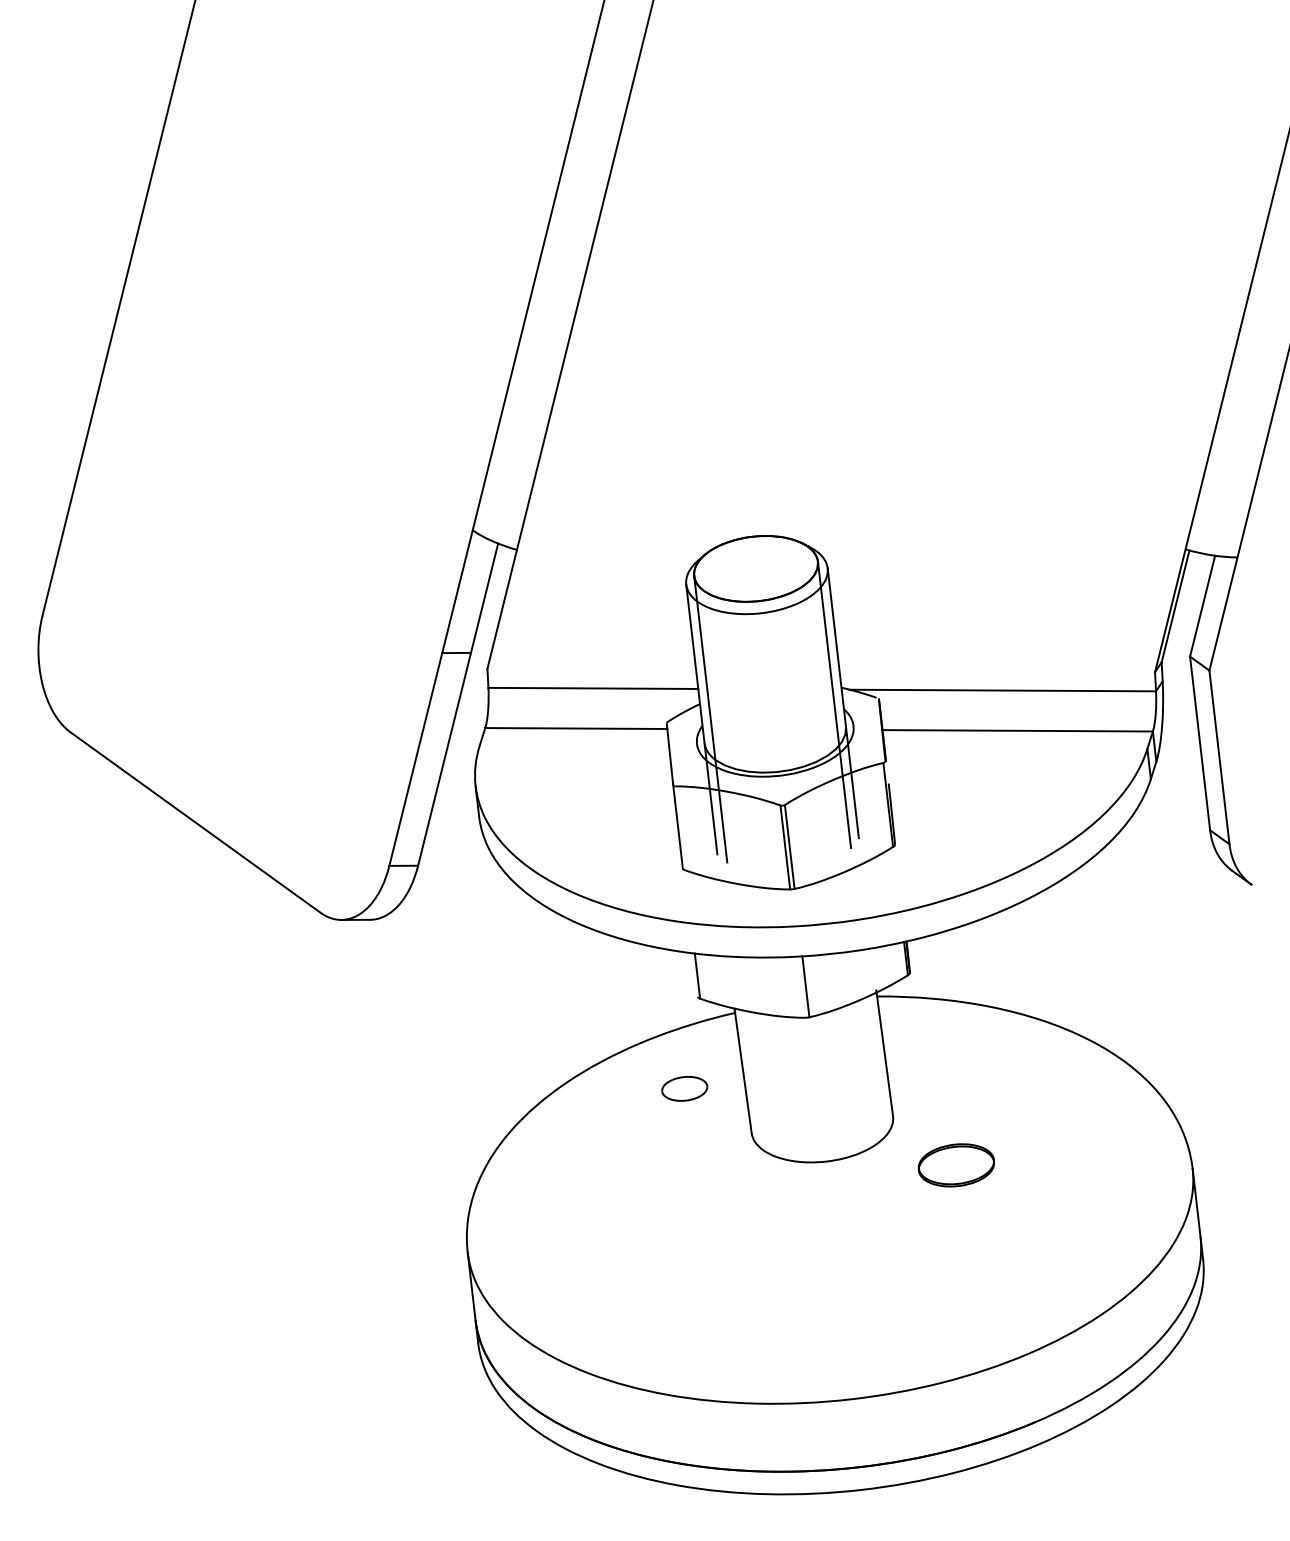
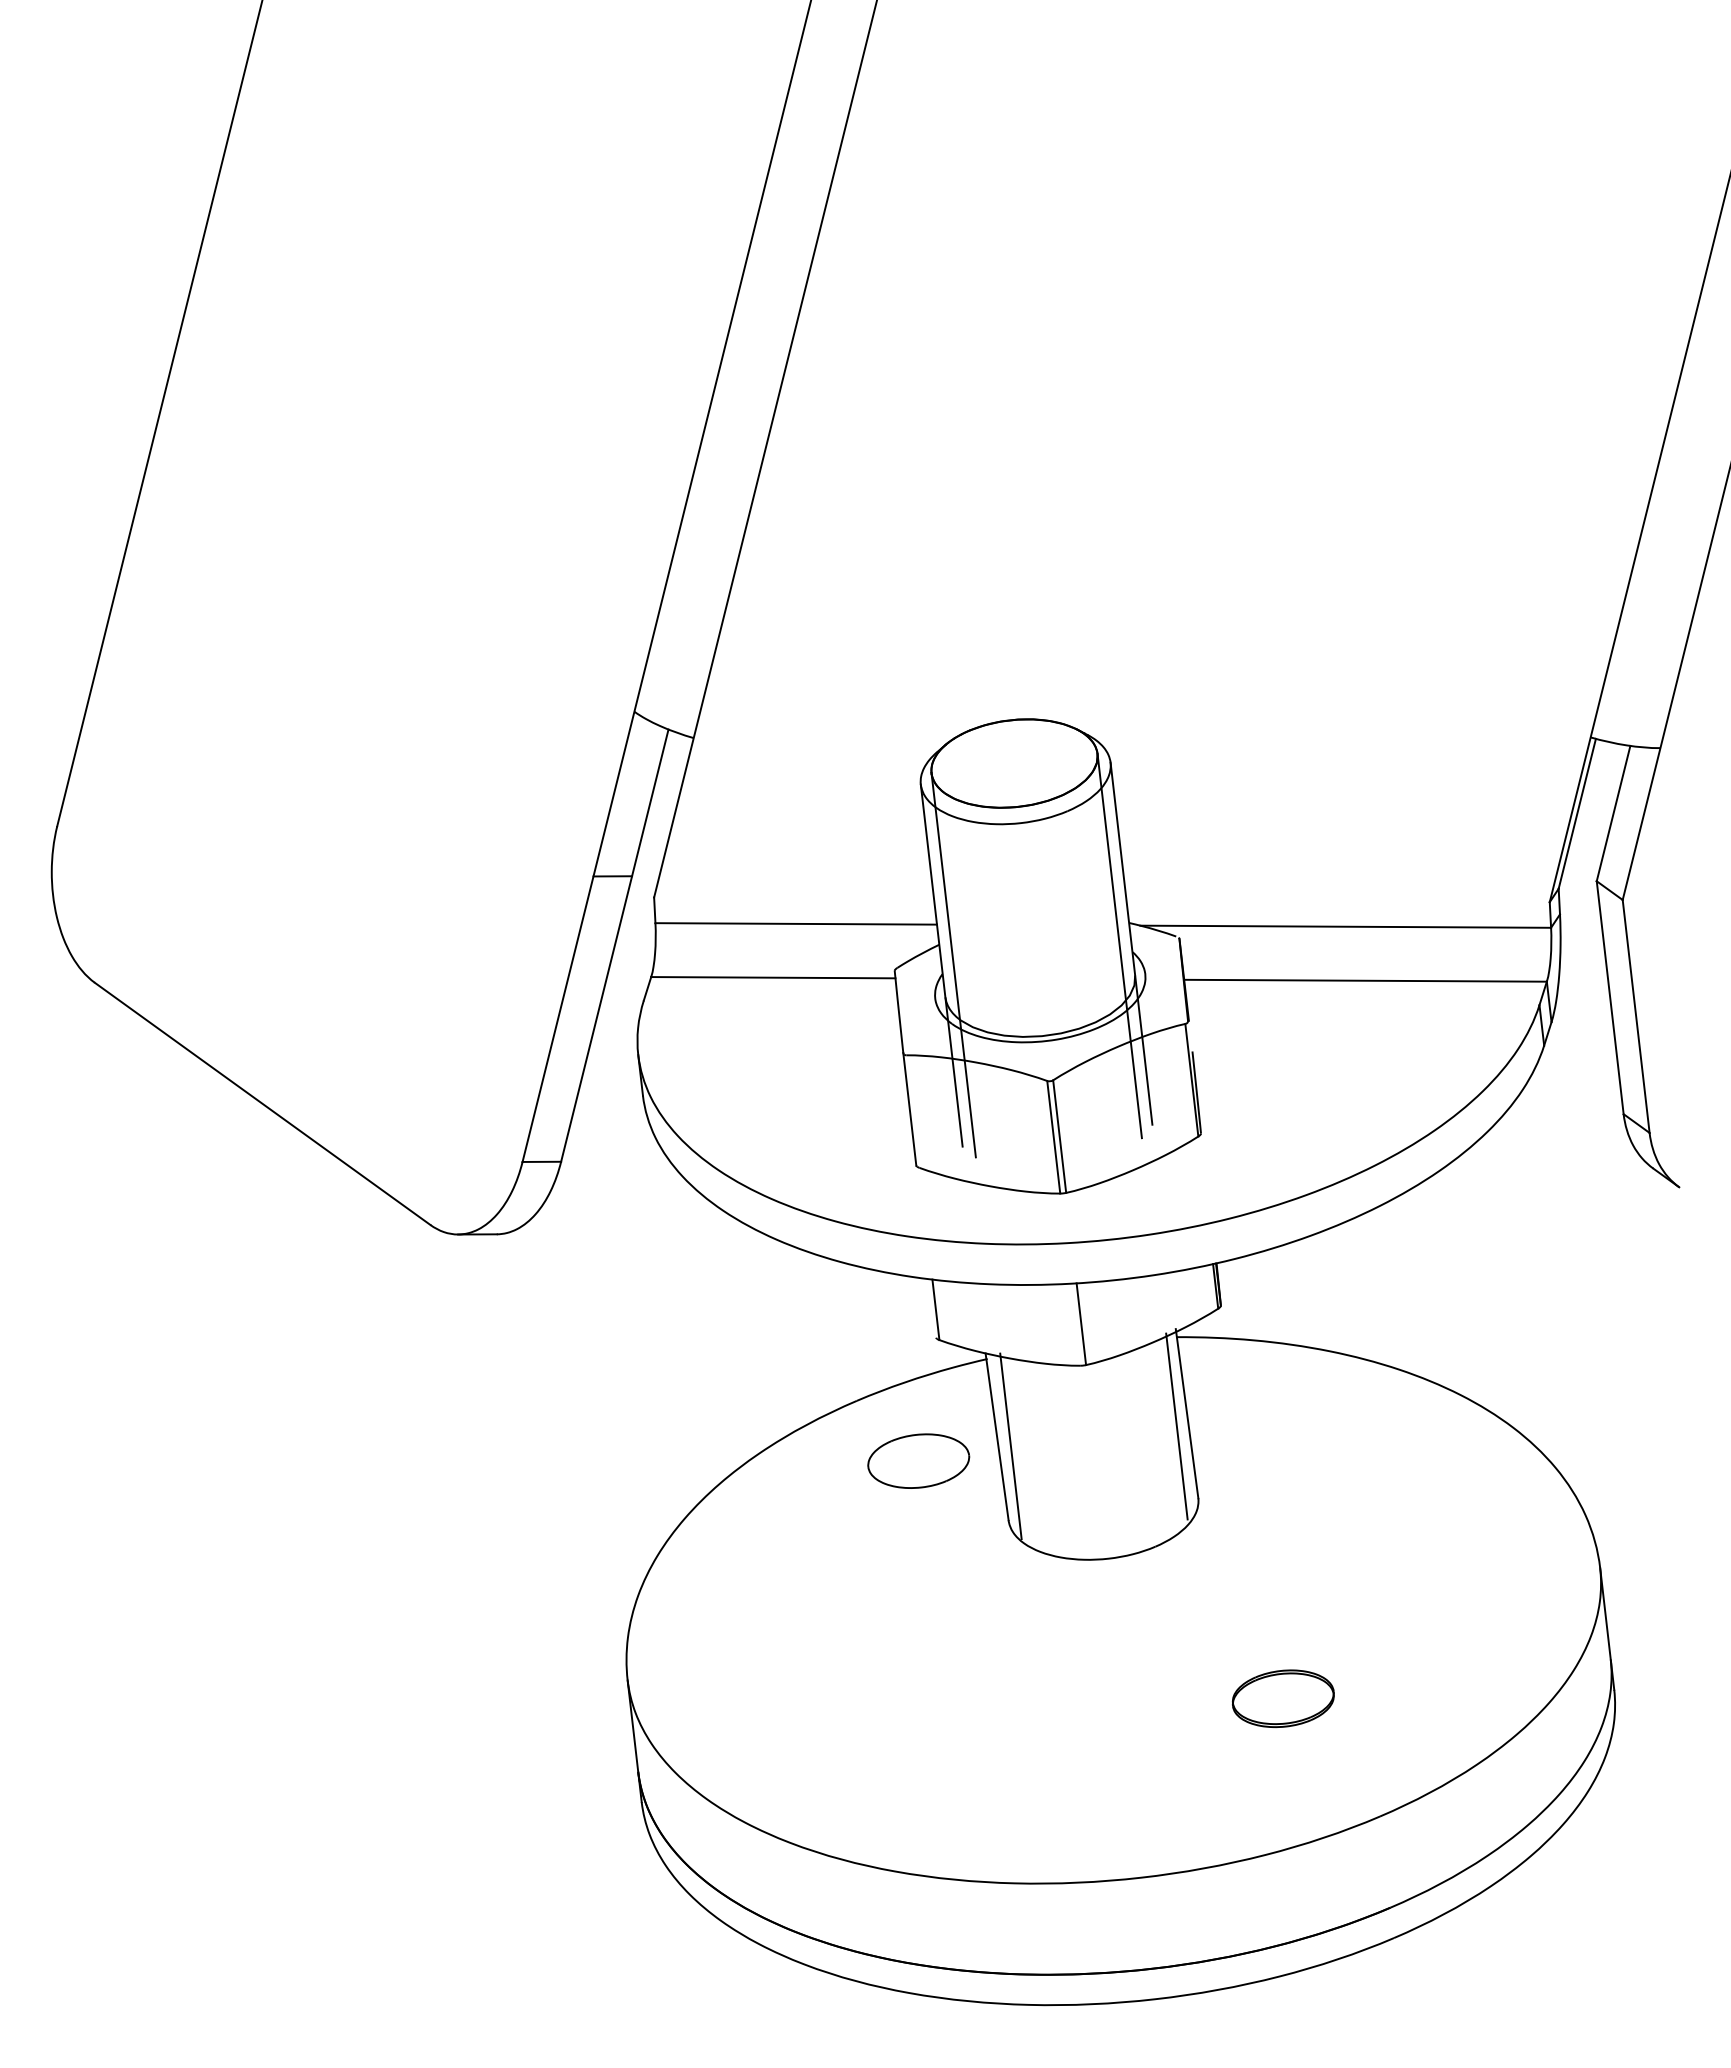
line: (876, 1063) -> (1176, 1426), added
line: (753, 1077) -> (1010, 1446), added
part: (684, 1088) -> (918, 1460), size x1.67
part: (956, 1165) -> (1283, 1698), moved

